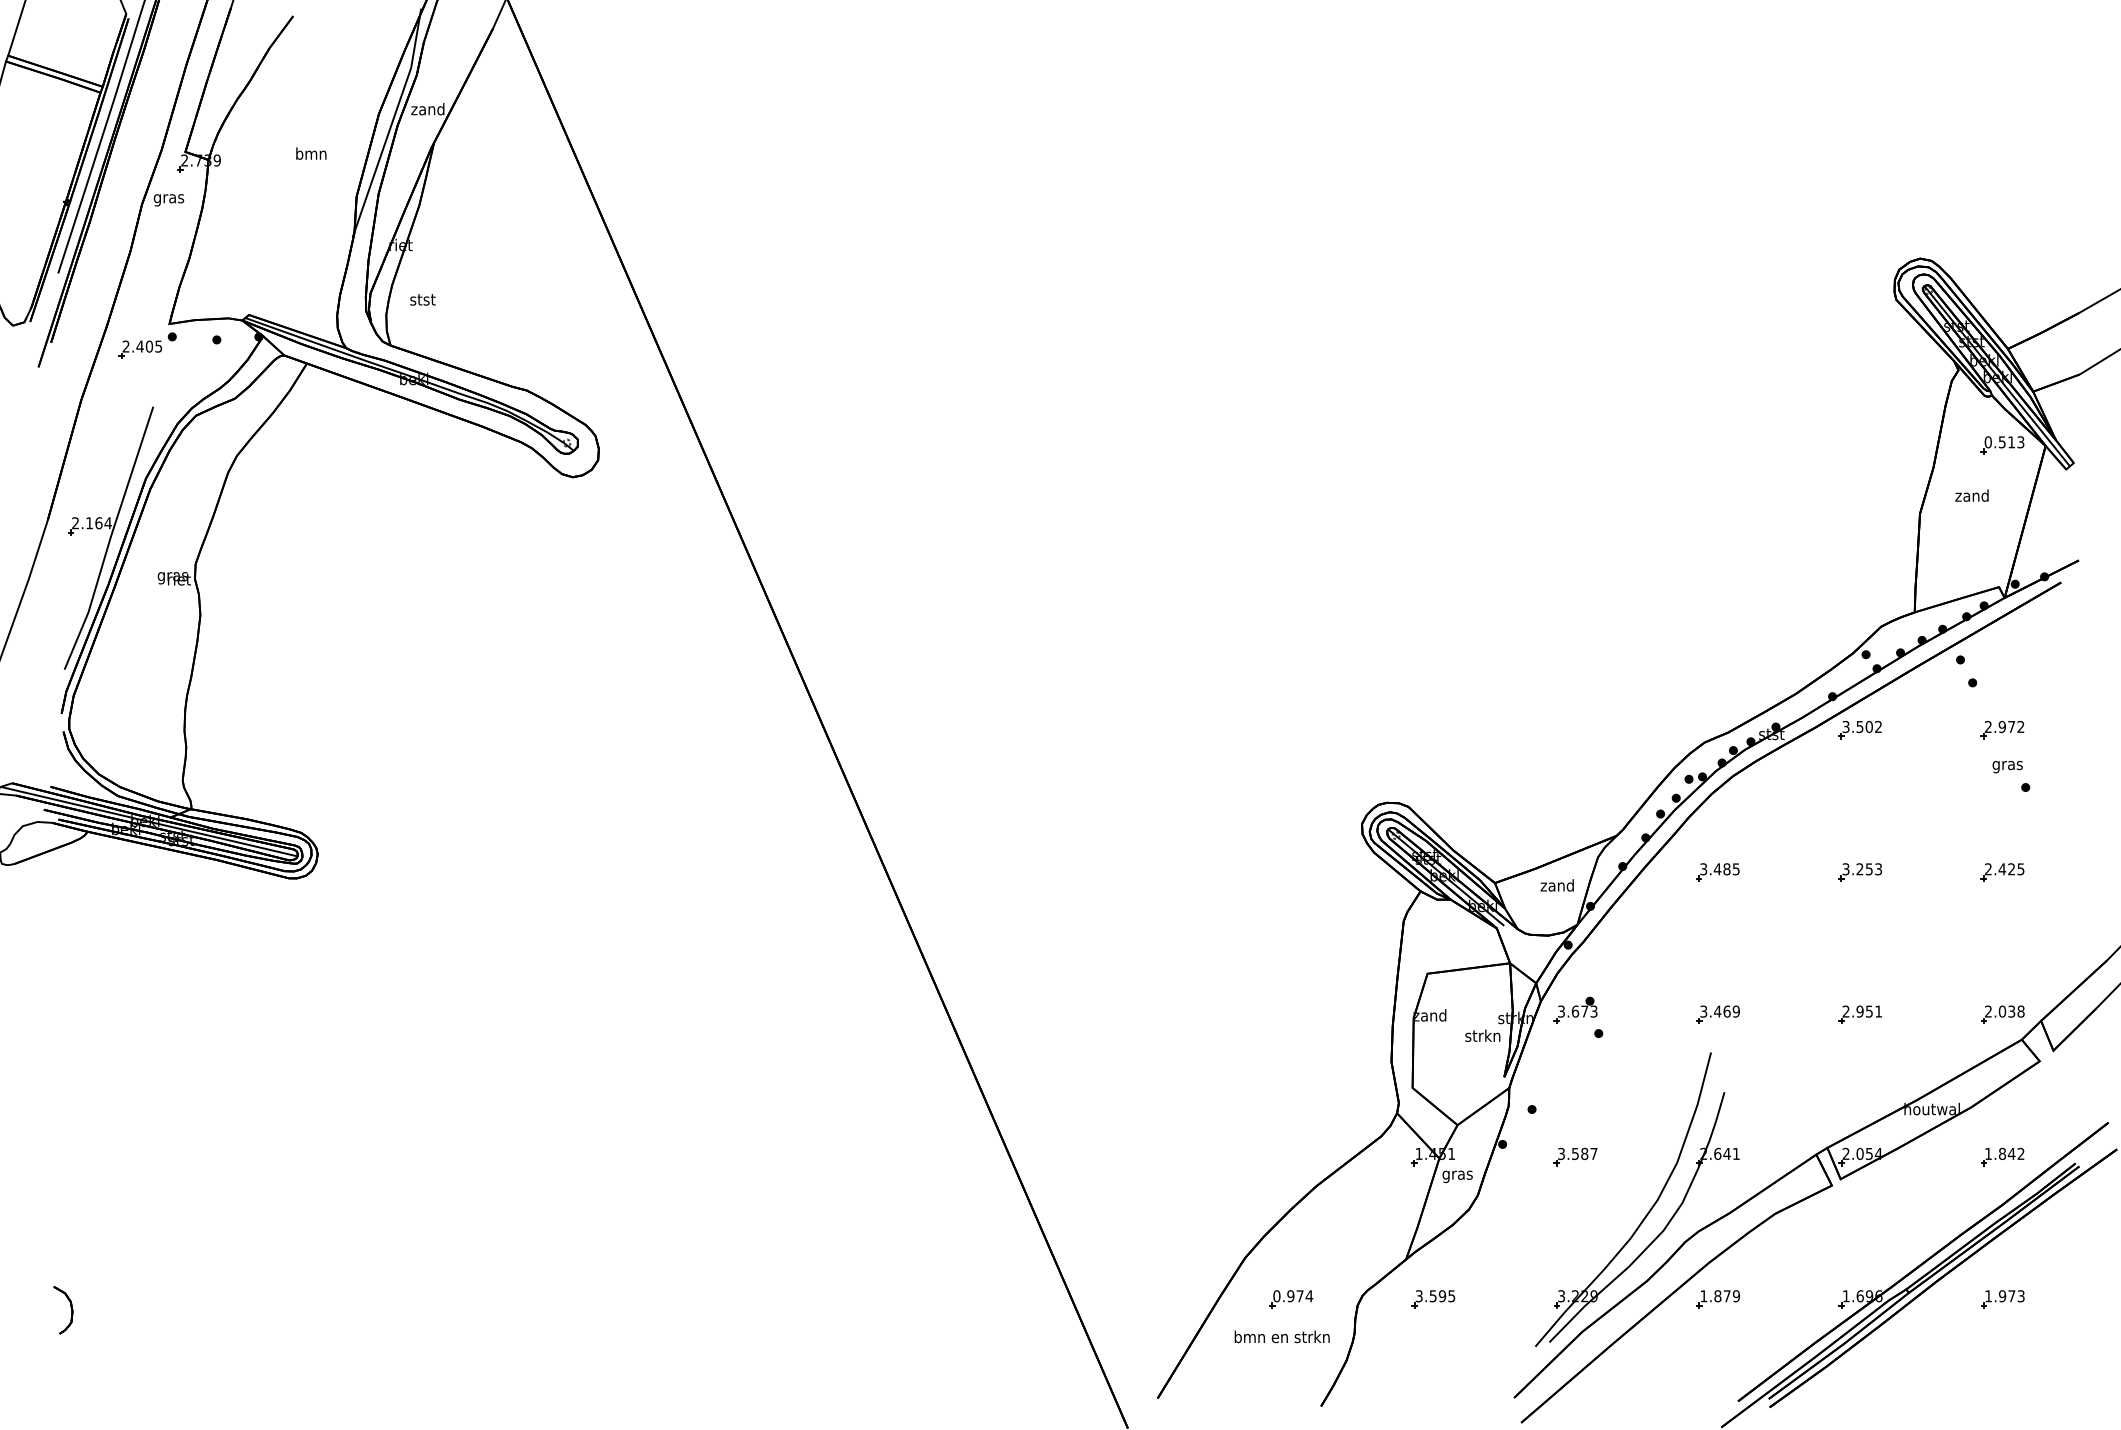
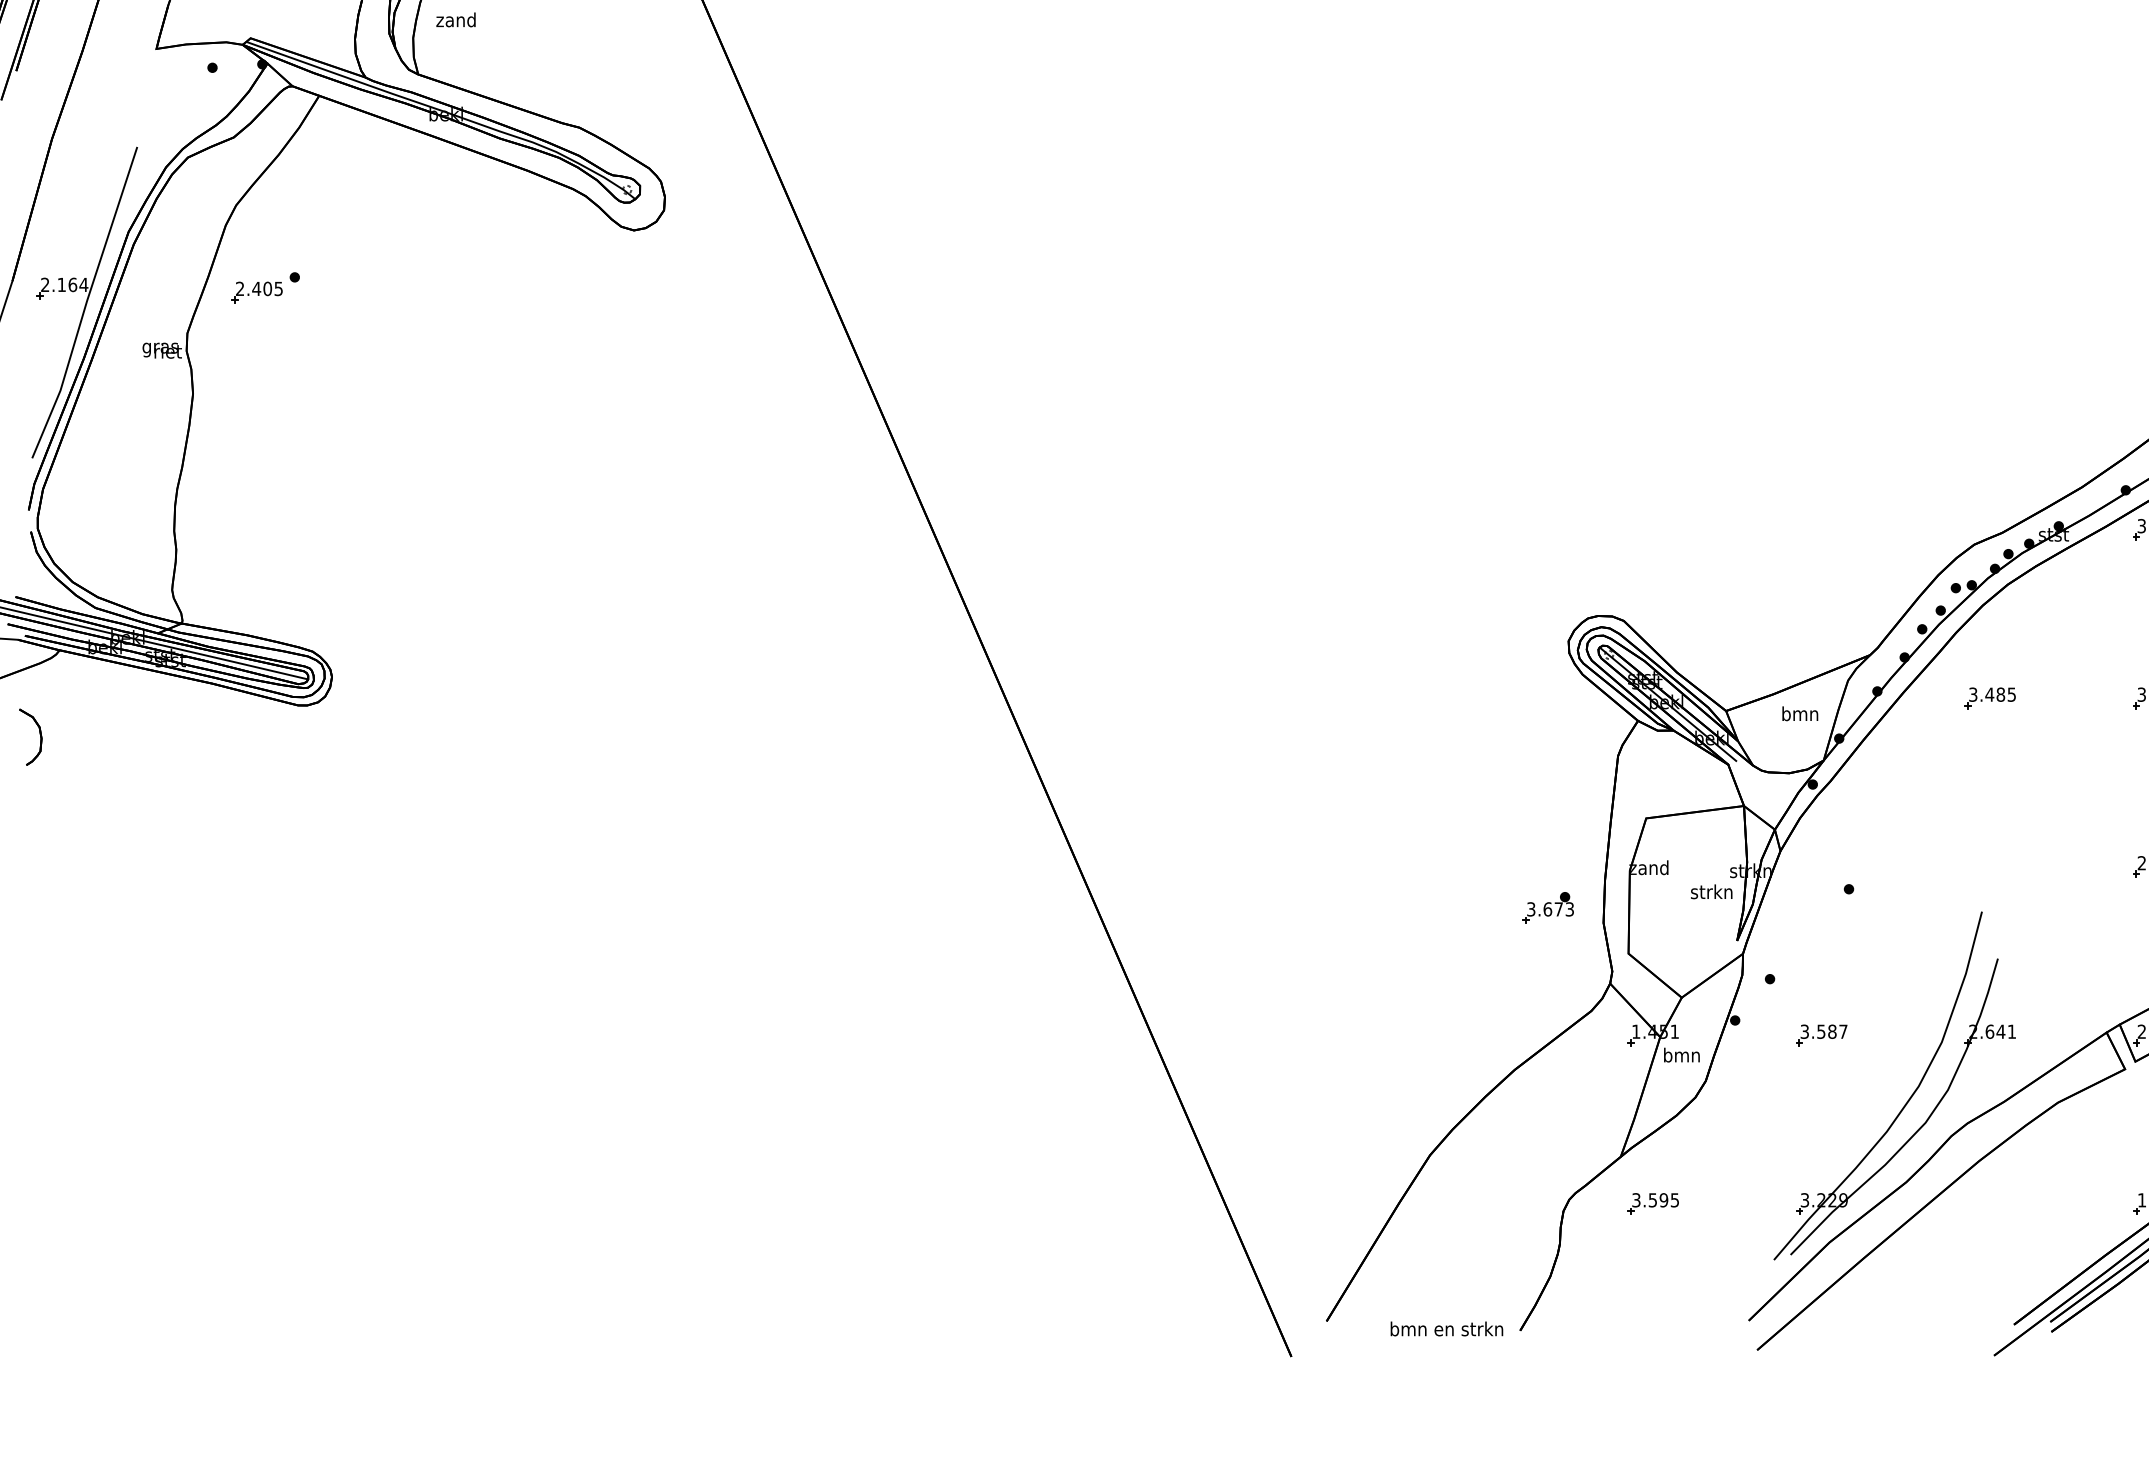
text: (421, 299) -> (454, 19), stst -> zand
part: (147, 345) -> (265, 287), moved
text: (1556, 885) -> (1798, 713), zand -> bmn
part: (1575, 1009) -> (1547, 906), moved
part: (1717, 1014) -> (1989, 866), removed
text: (1457, 1175) -> (1681, 1057), gras -> bmn
part: (1291, 1299) -> (1485, 1204), removed
part: (1718, 1299) -> (1990, 1204), removed
part: (70, 1307) -> (39, 734), moved
text: (1281, 1336) -> (1446, 1328), moved

